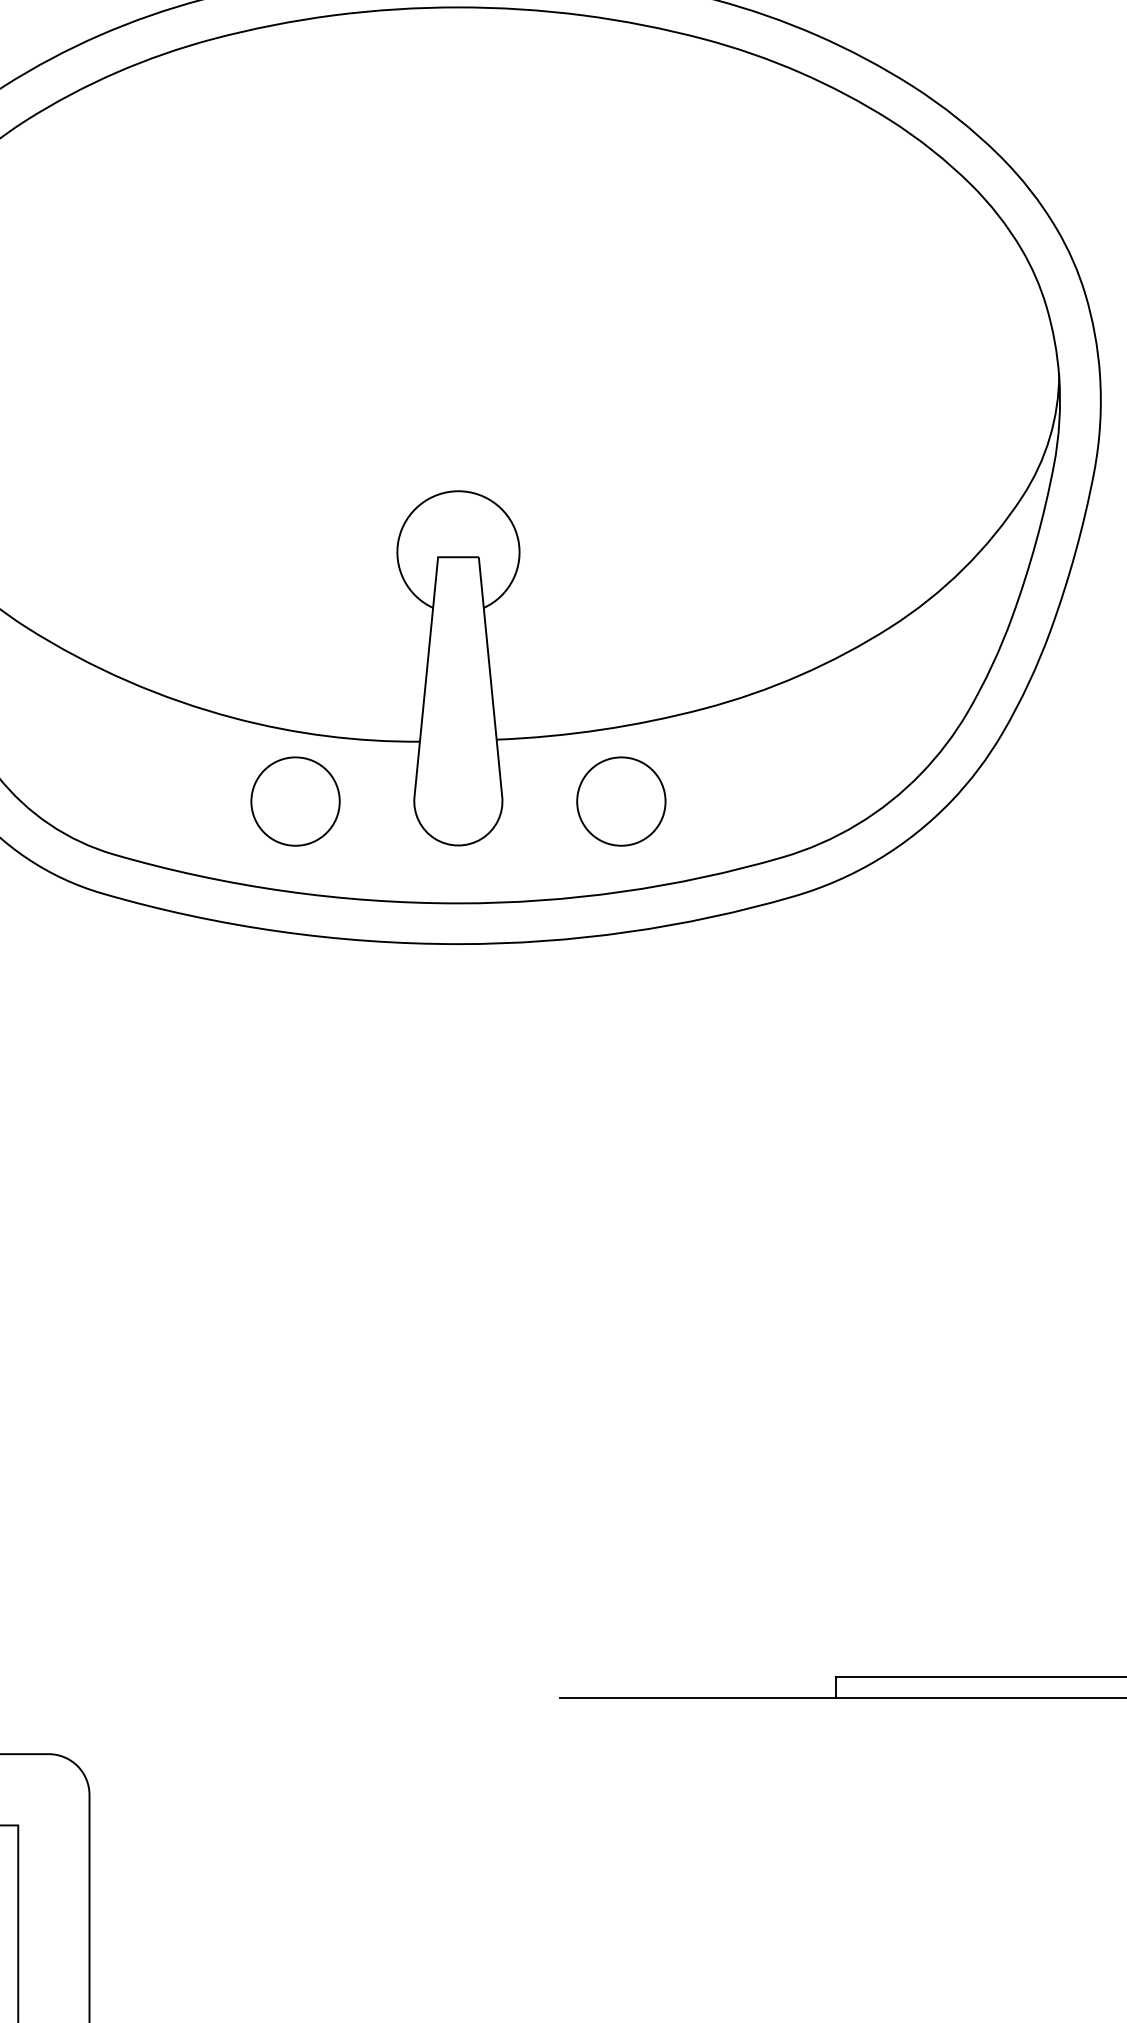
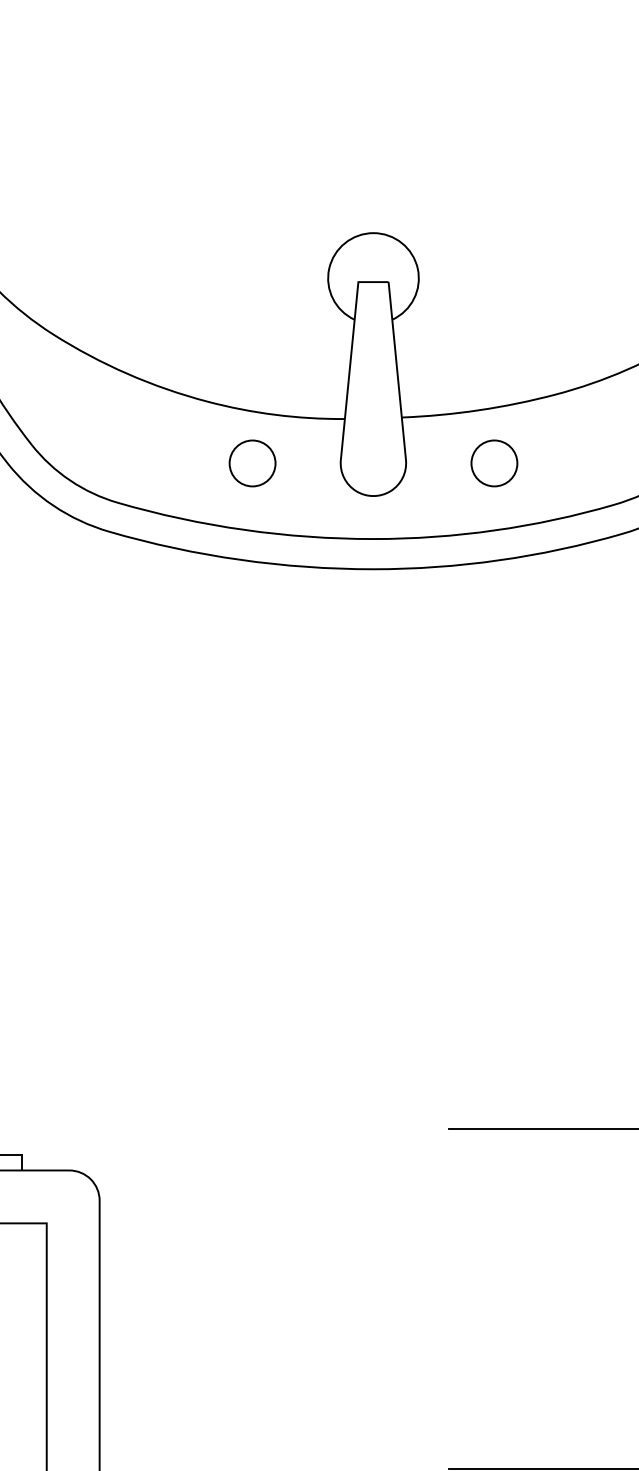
circle: (295, 801) -> (252, 463), size x0.7
circle: (621, 801) -> (494, 463), size x0.7

